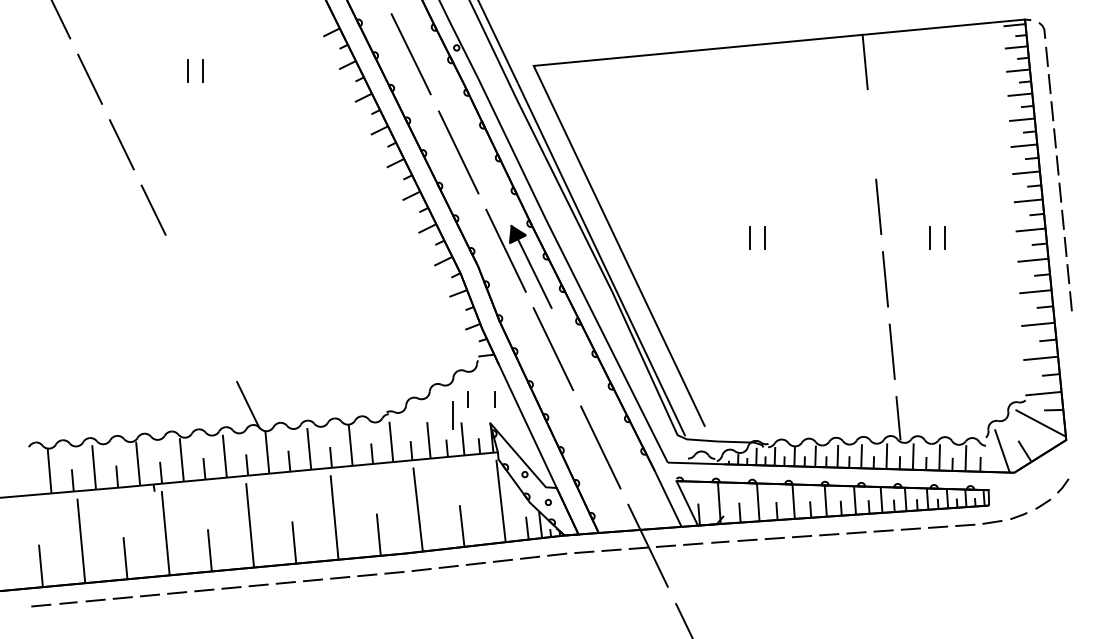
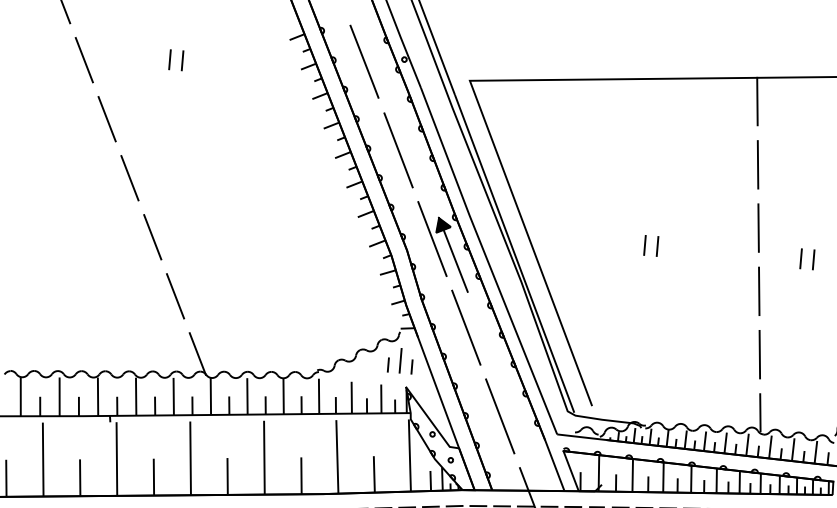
line: (871, 134) -> (757, 164), added
line: (185, 275) -> (152, 237), added
line: (217, 340) -> (175, 295), added
line: (452, 415) -> (399, 360), moved

